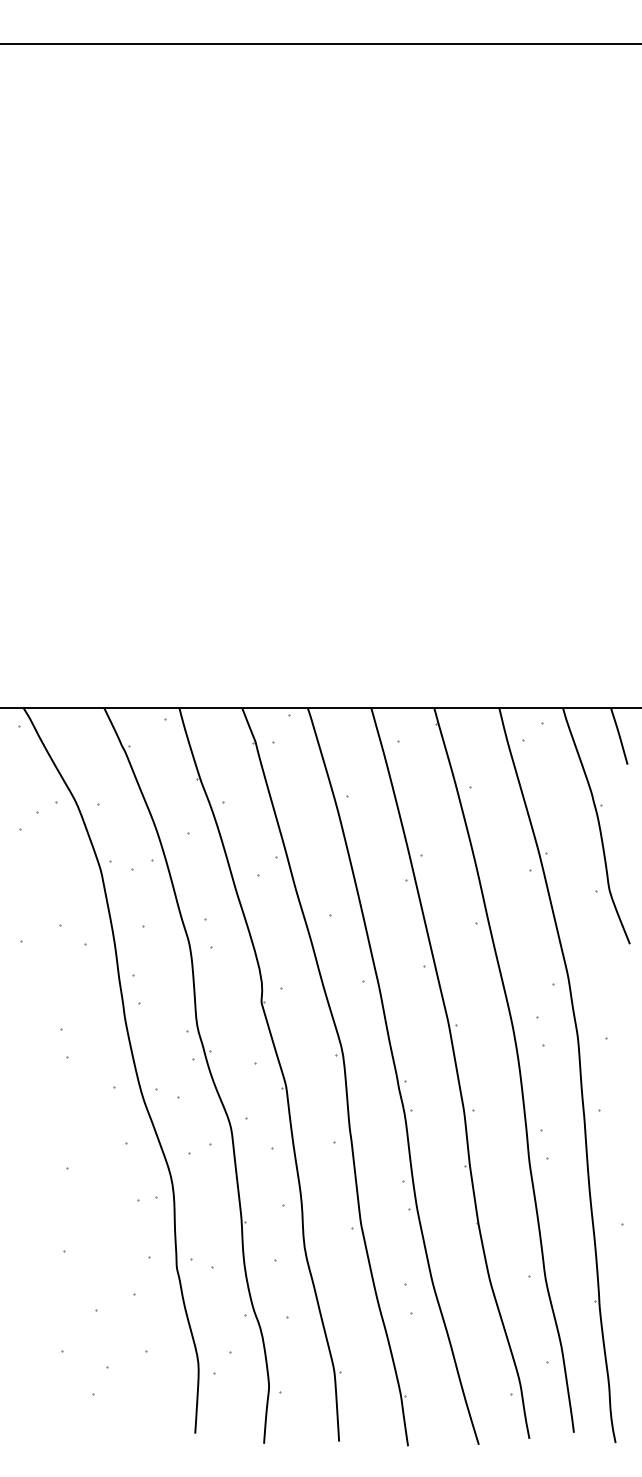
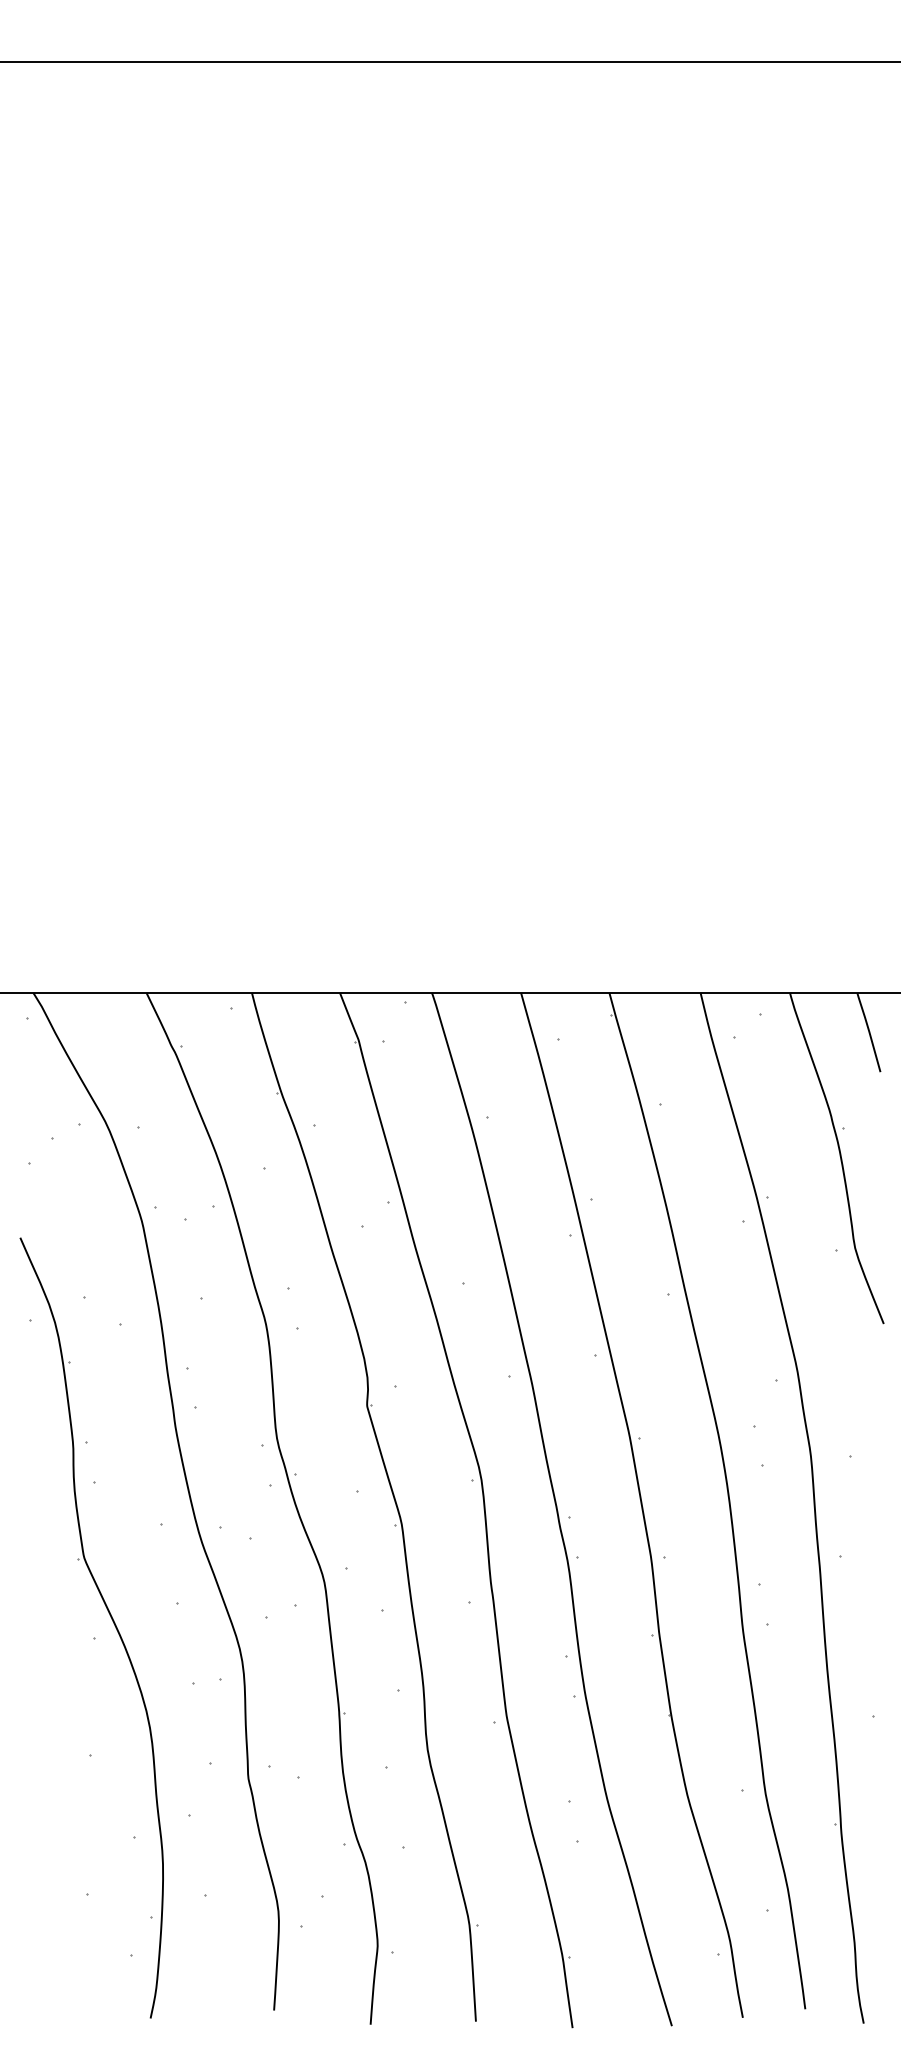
part: (78, 1153) -> (110, 1617), added

